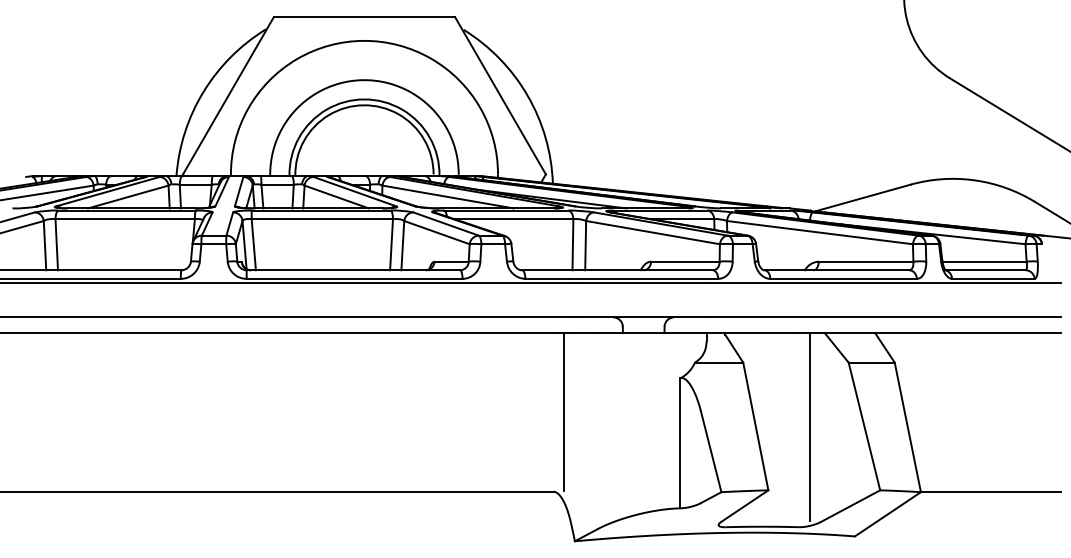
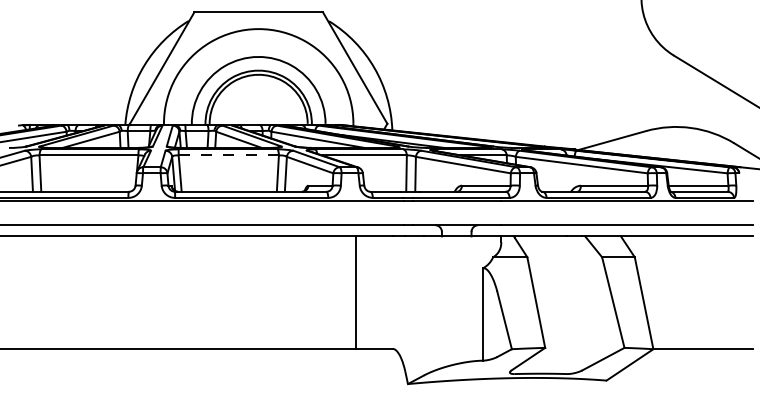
line: (321, 219) -> (228, 155), solid -> dashed
line: (562, 412) -> (355, 292), moved
line: (809, 426) -> (574, 302), removed

